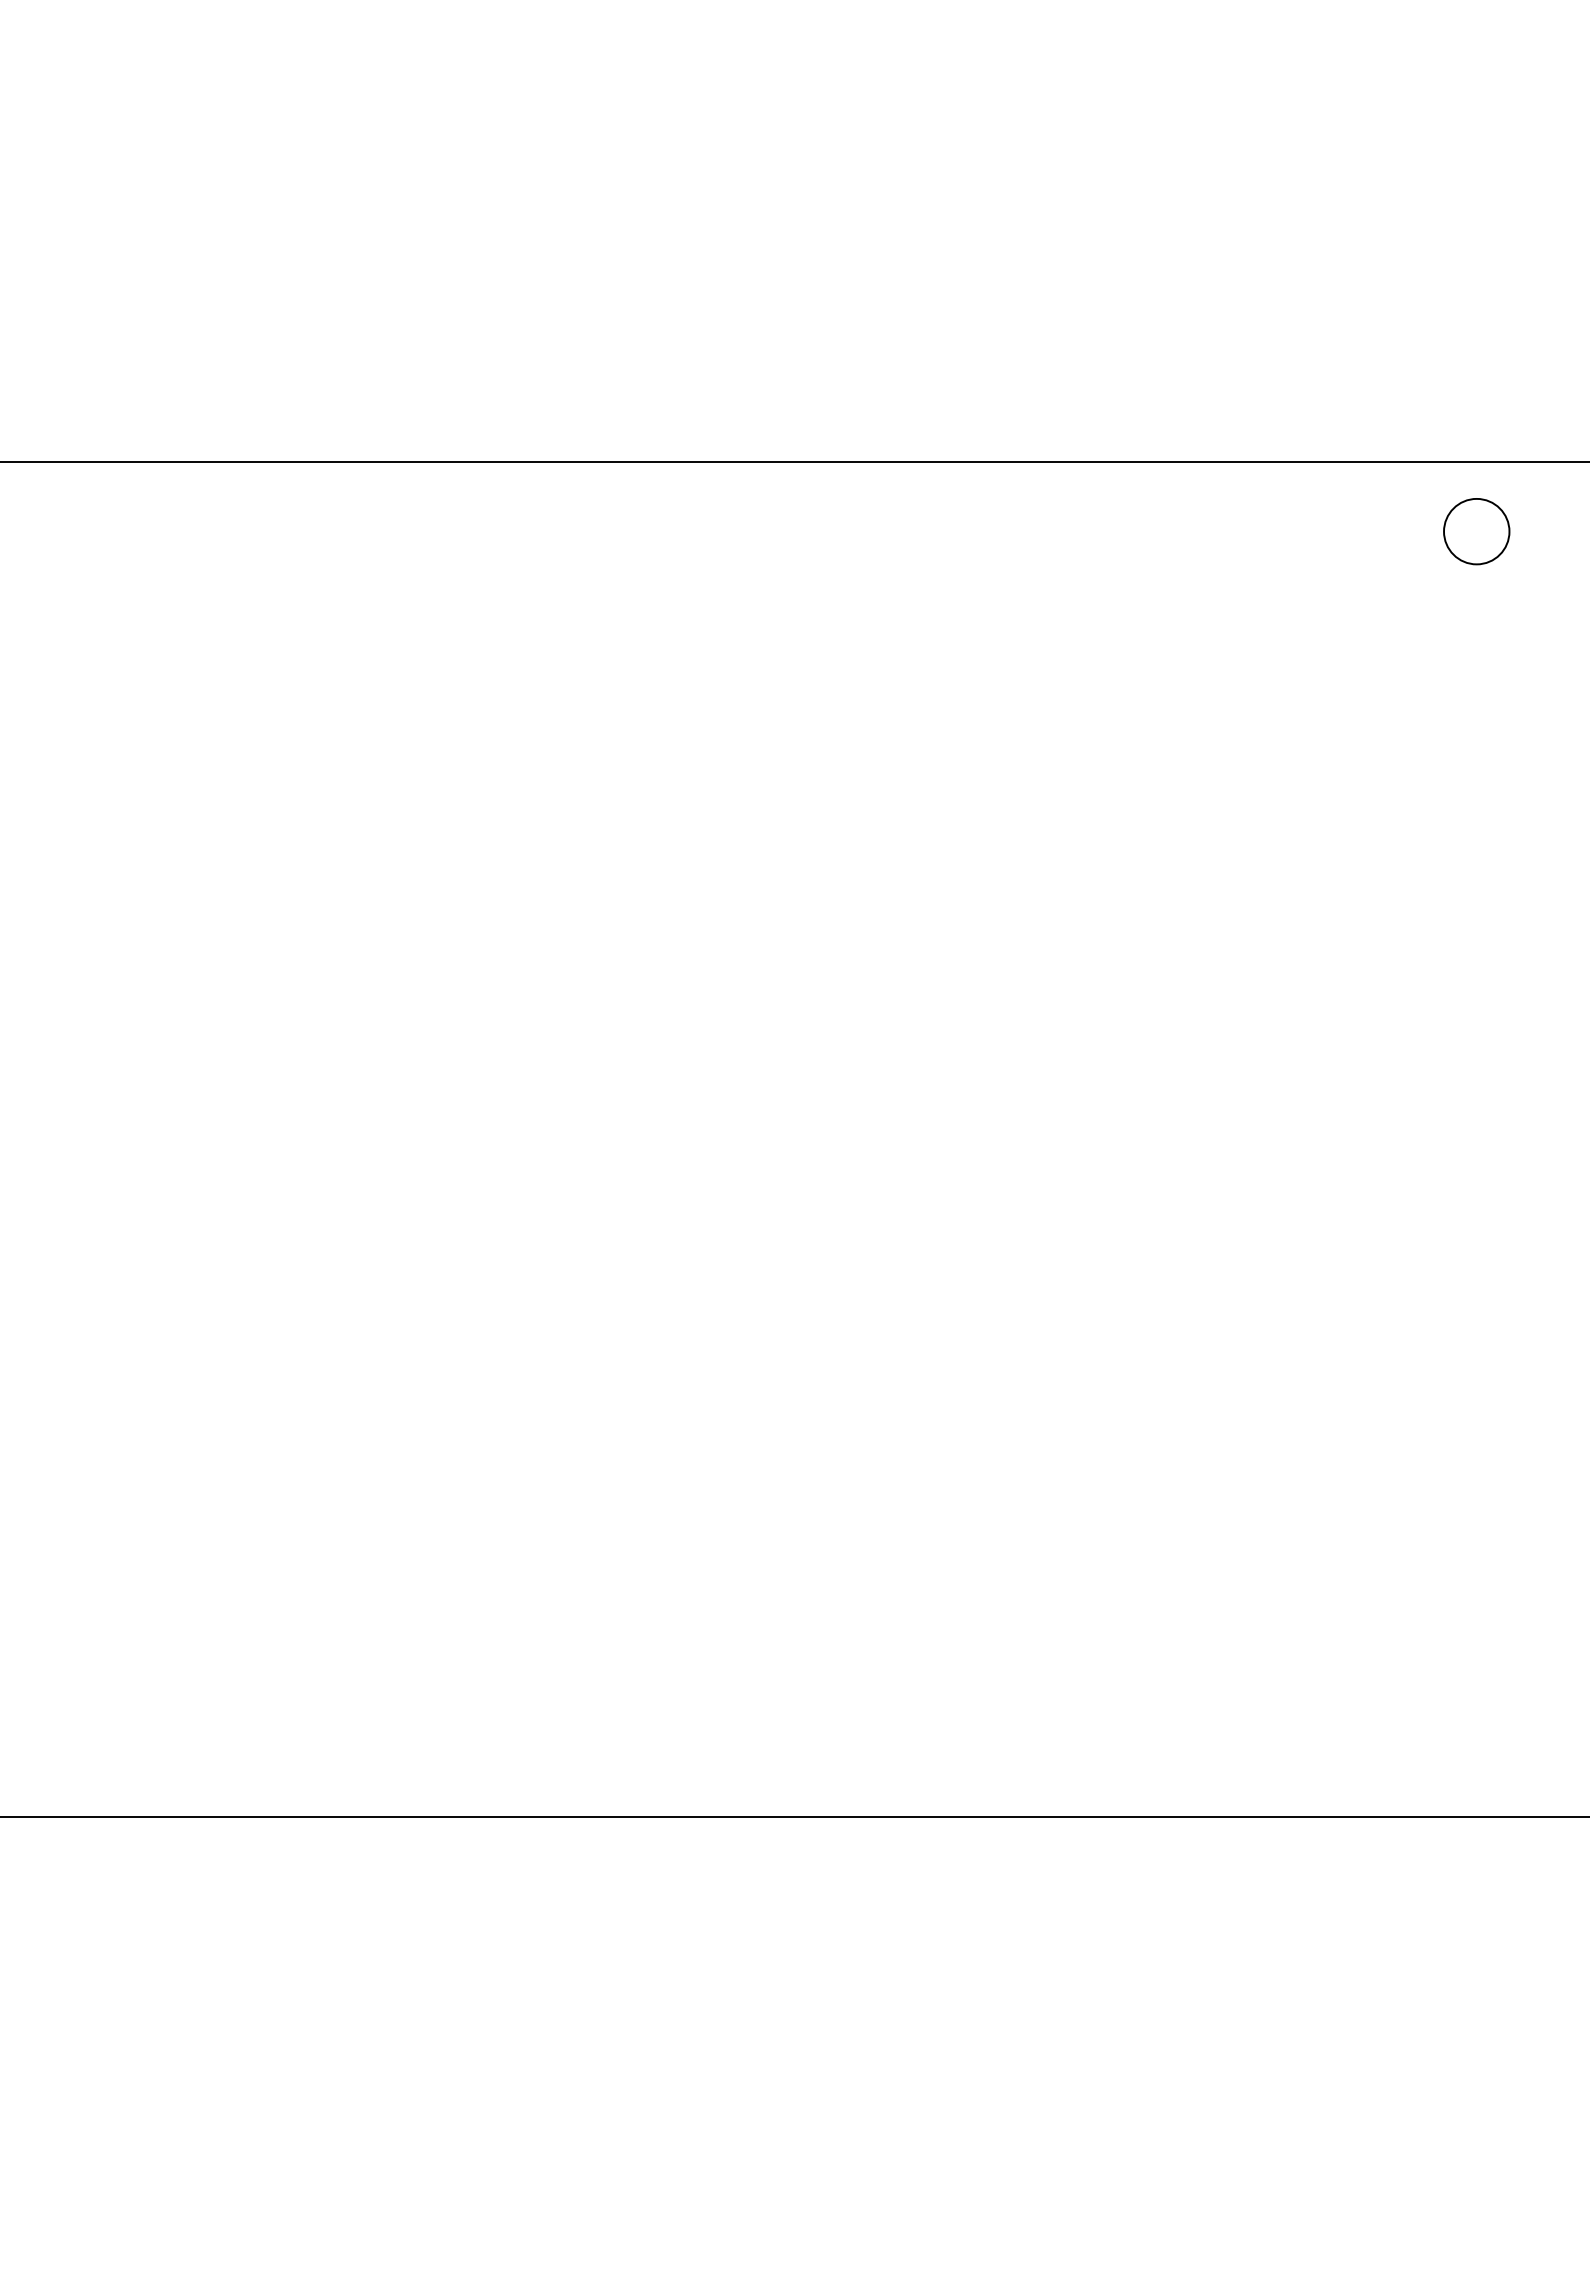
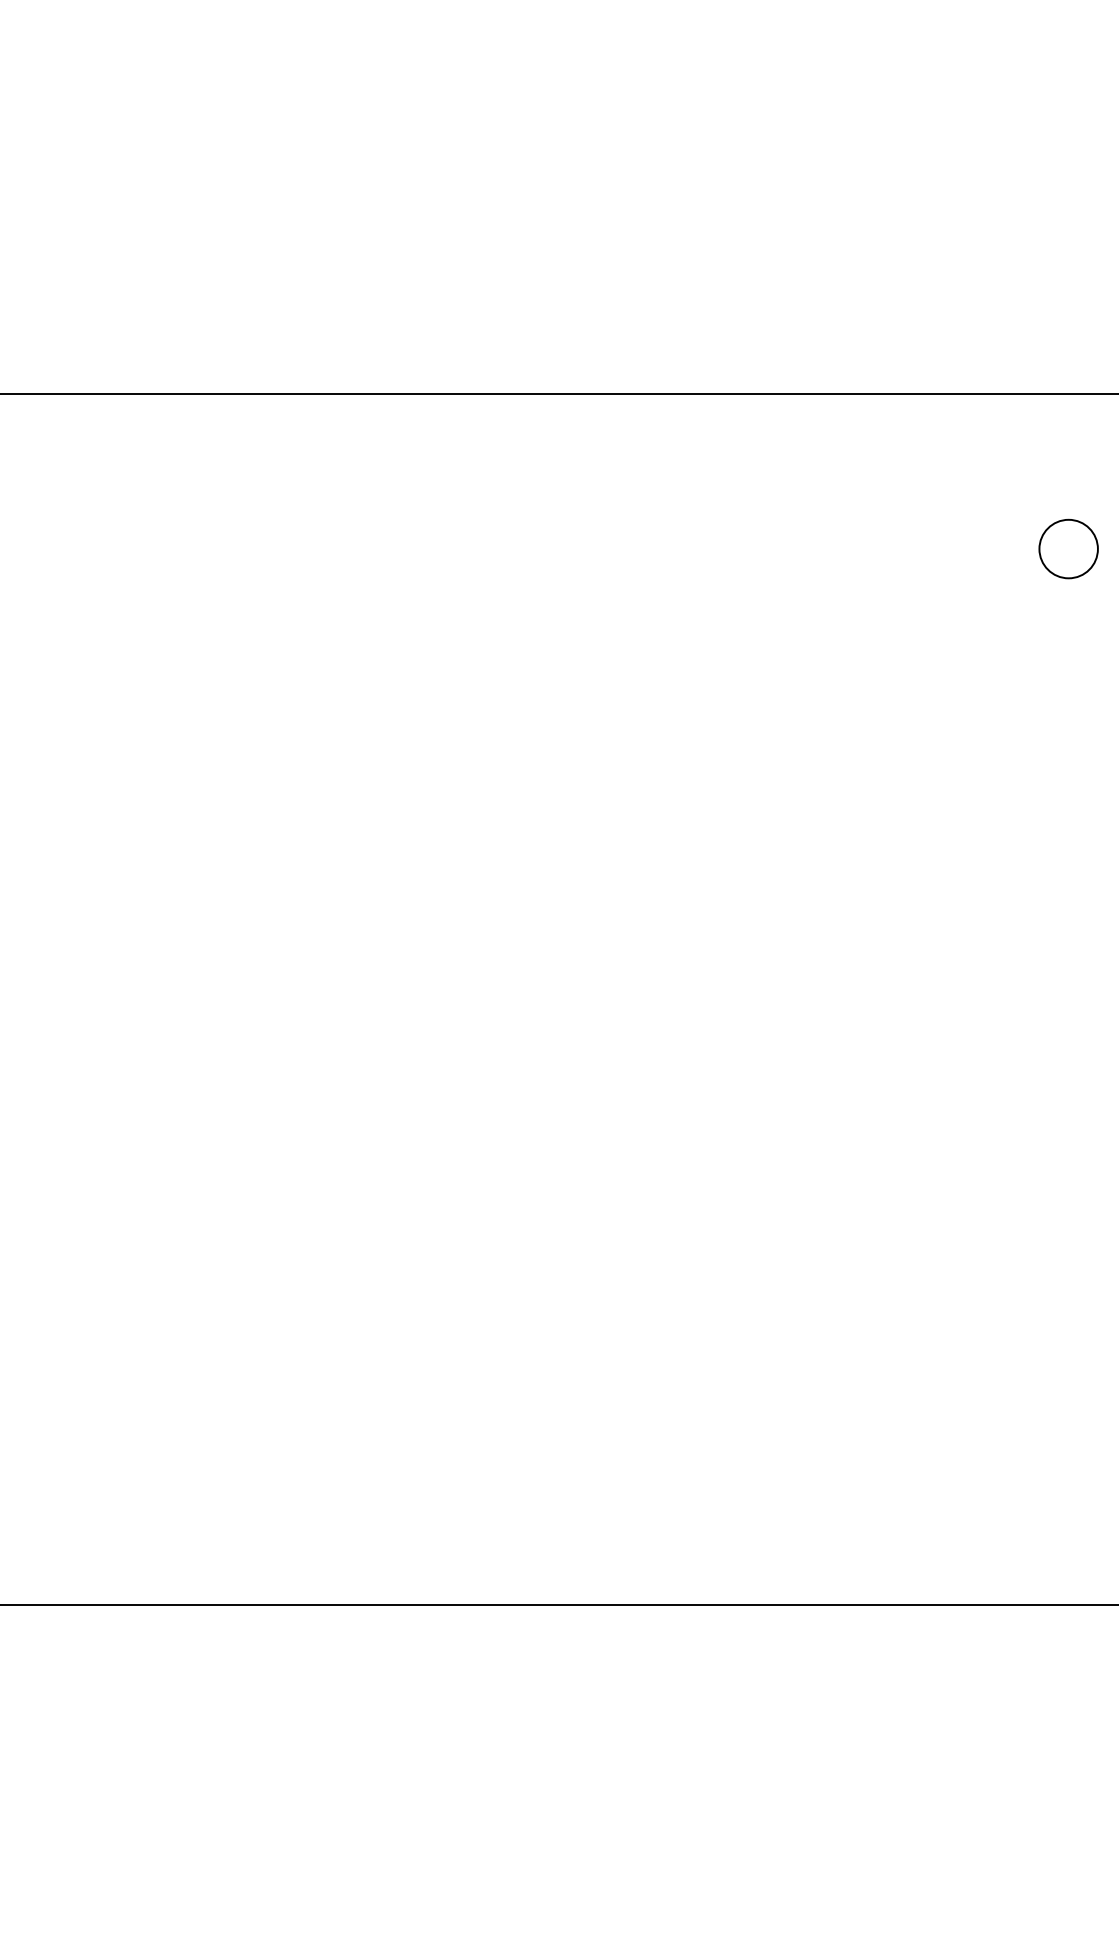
circle: (1476, 531) -> (1068, 548), moved

